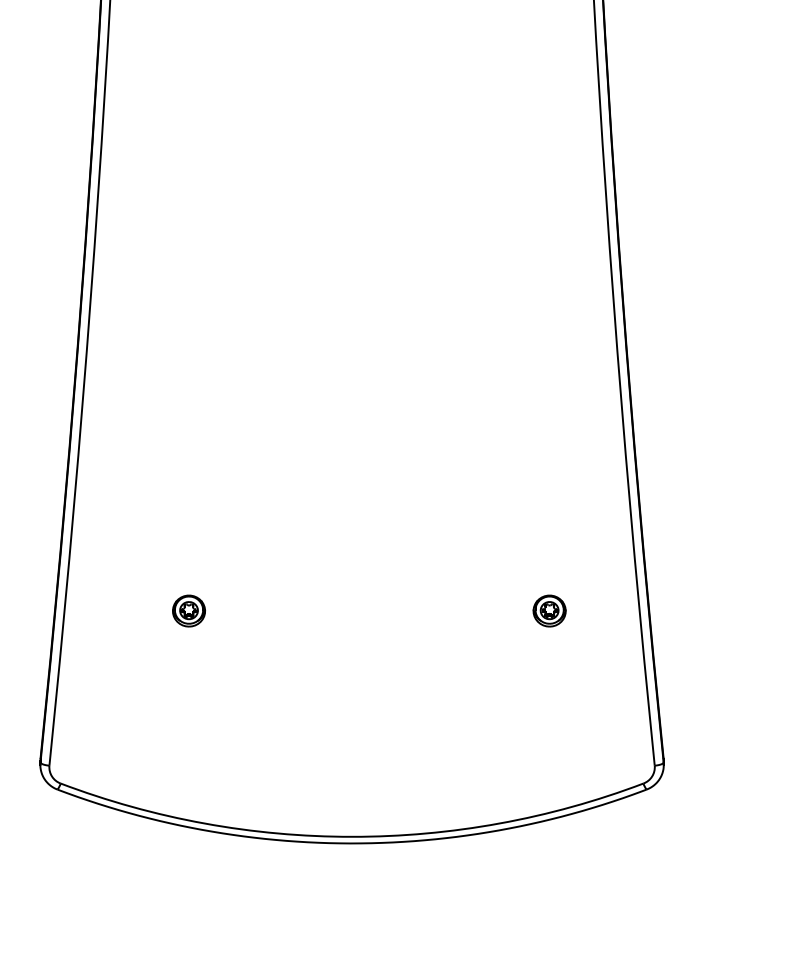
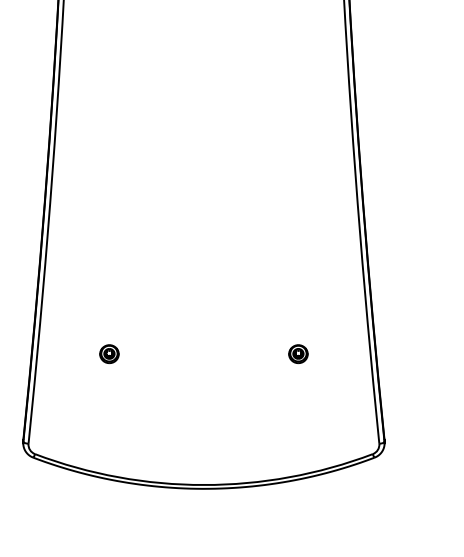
part: (549, 609) -> (298, 353), moved

